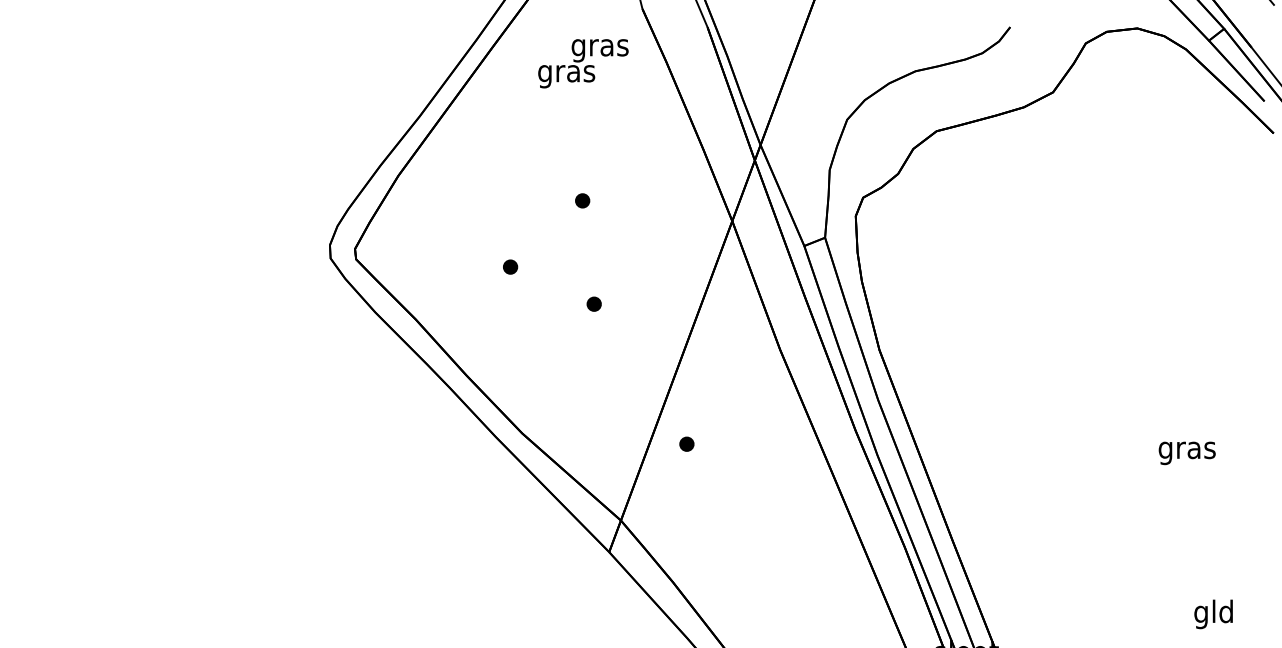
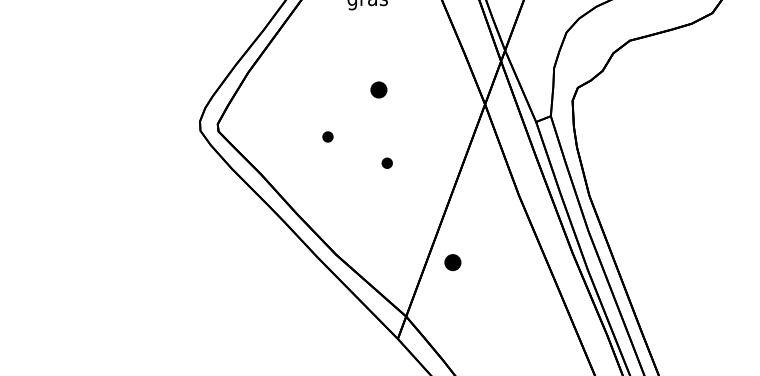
part: (582, 200) -> (378, 89), size x1.6
part: (686, 443) -> (452, 261), size x1.6

